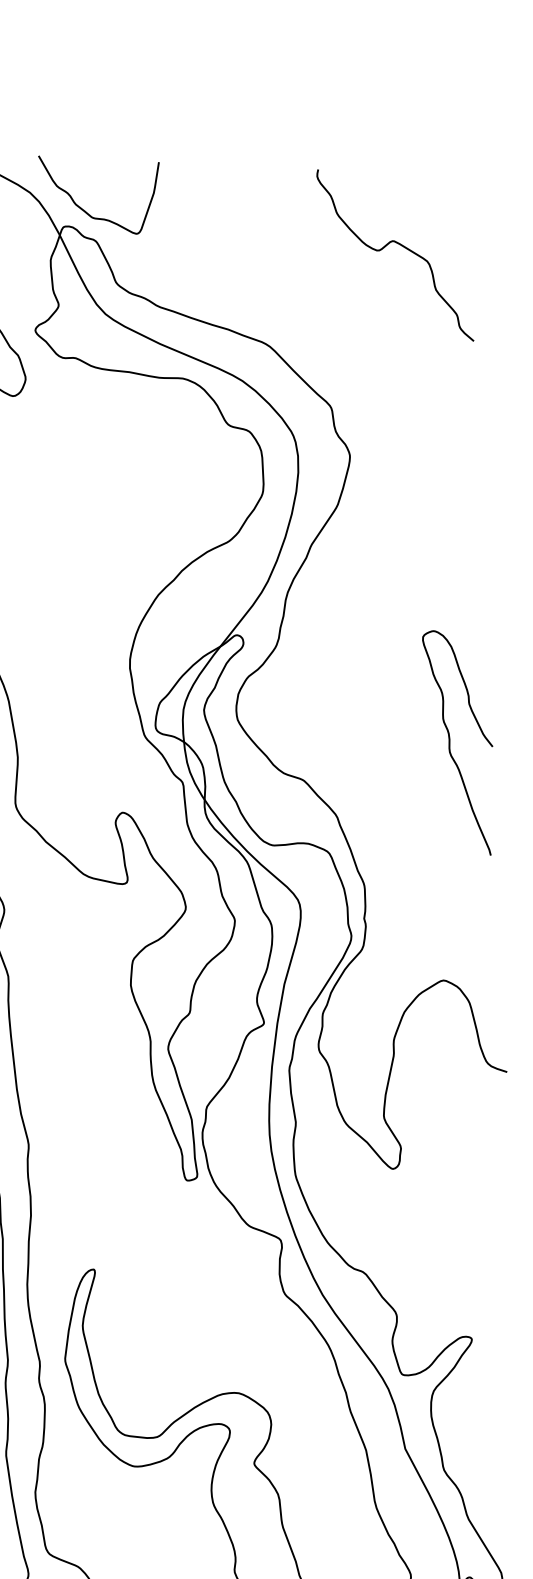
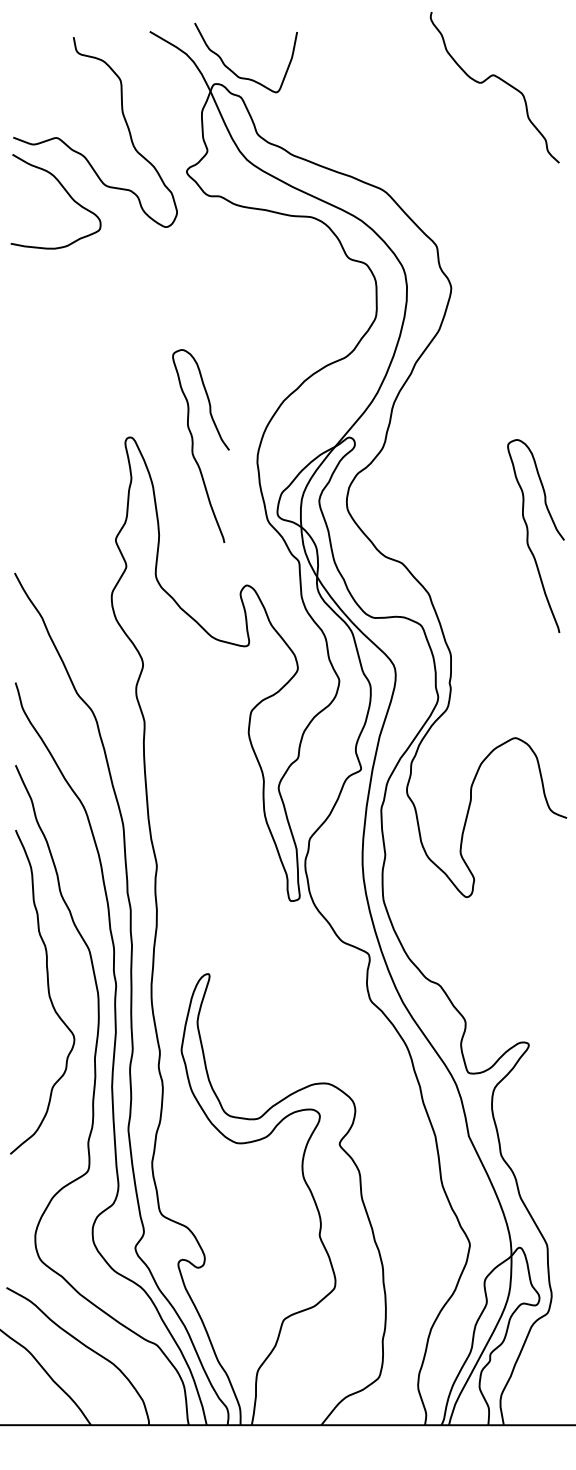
curve: (401, 246) -> (500, 80), moved
curve: (54, 650) -> (193, 445), added

